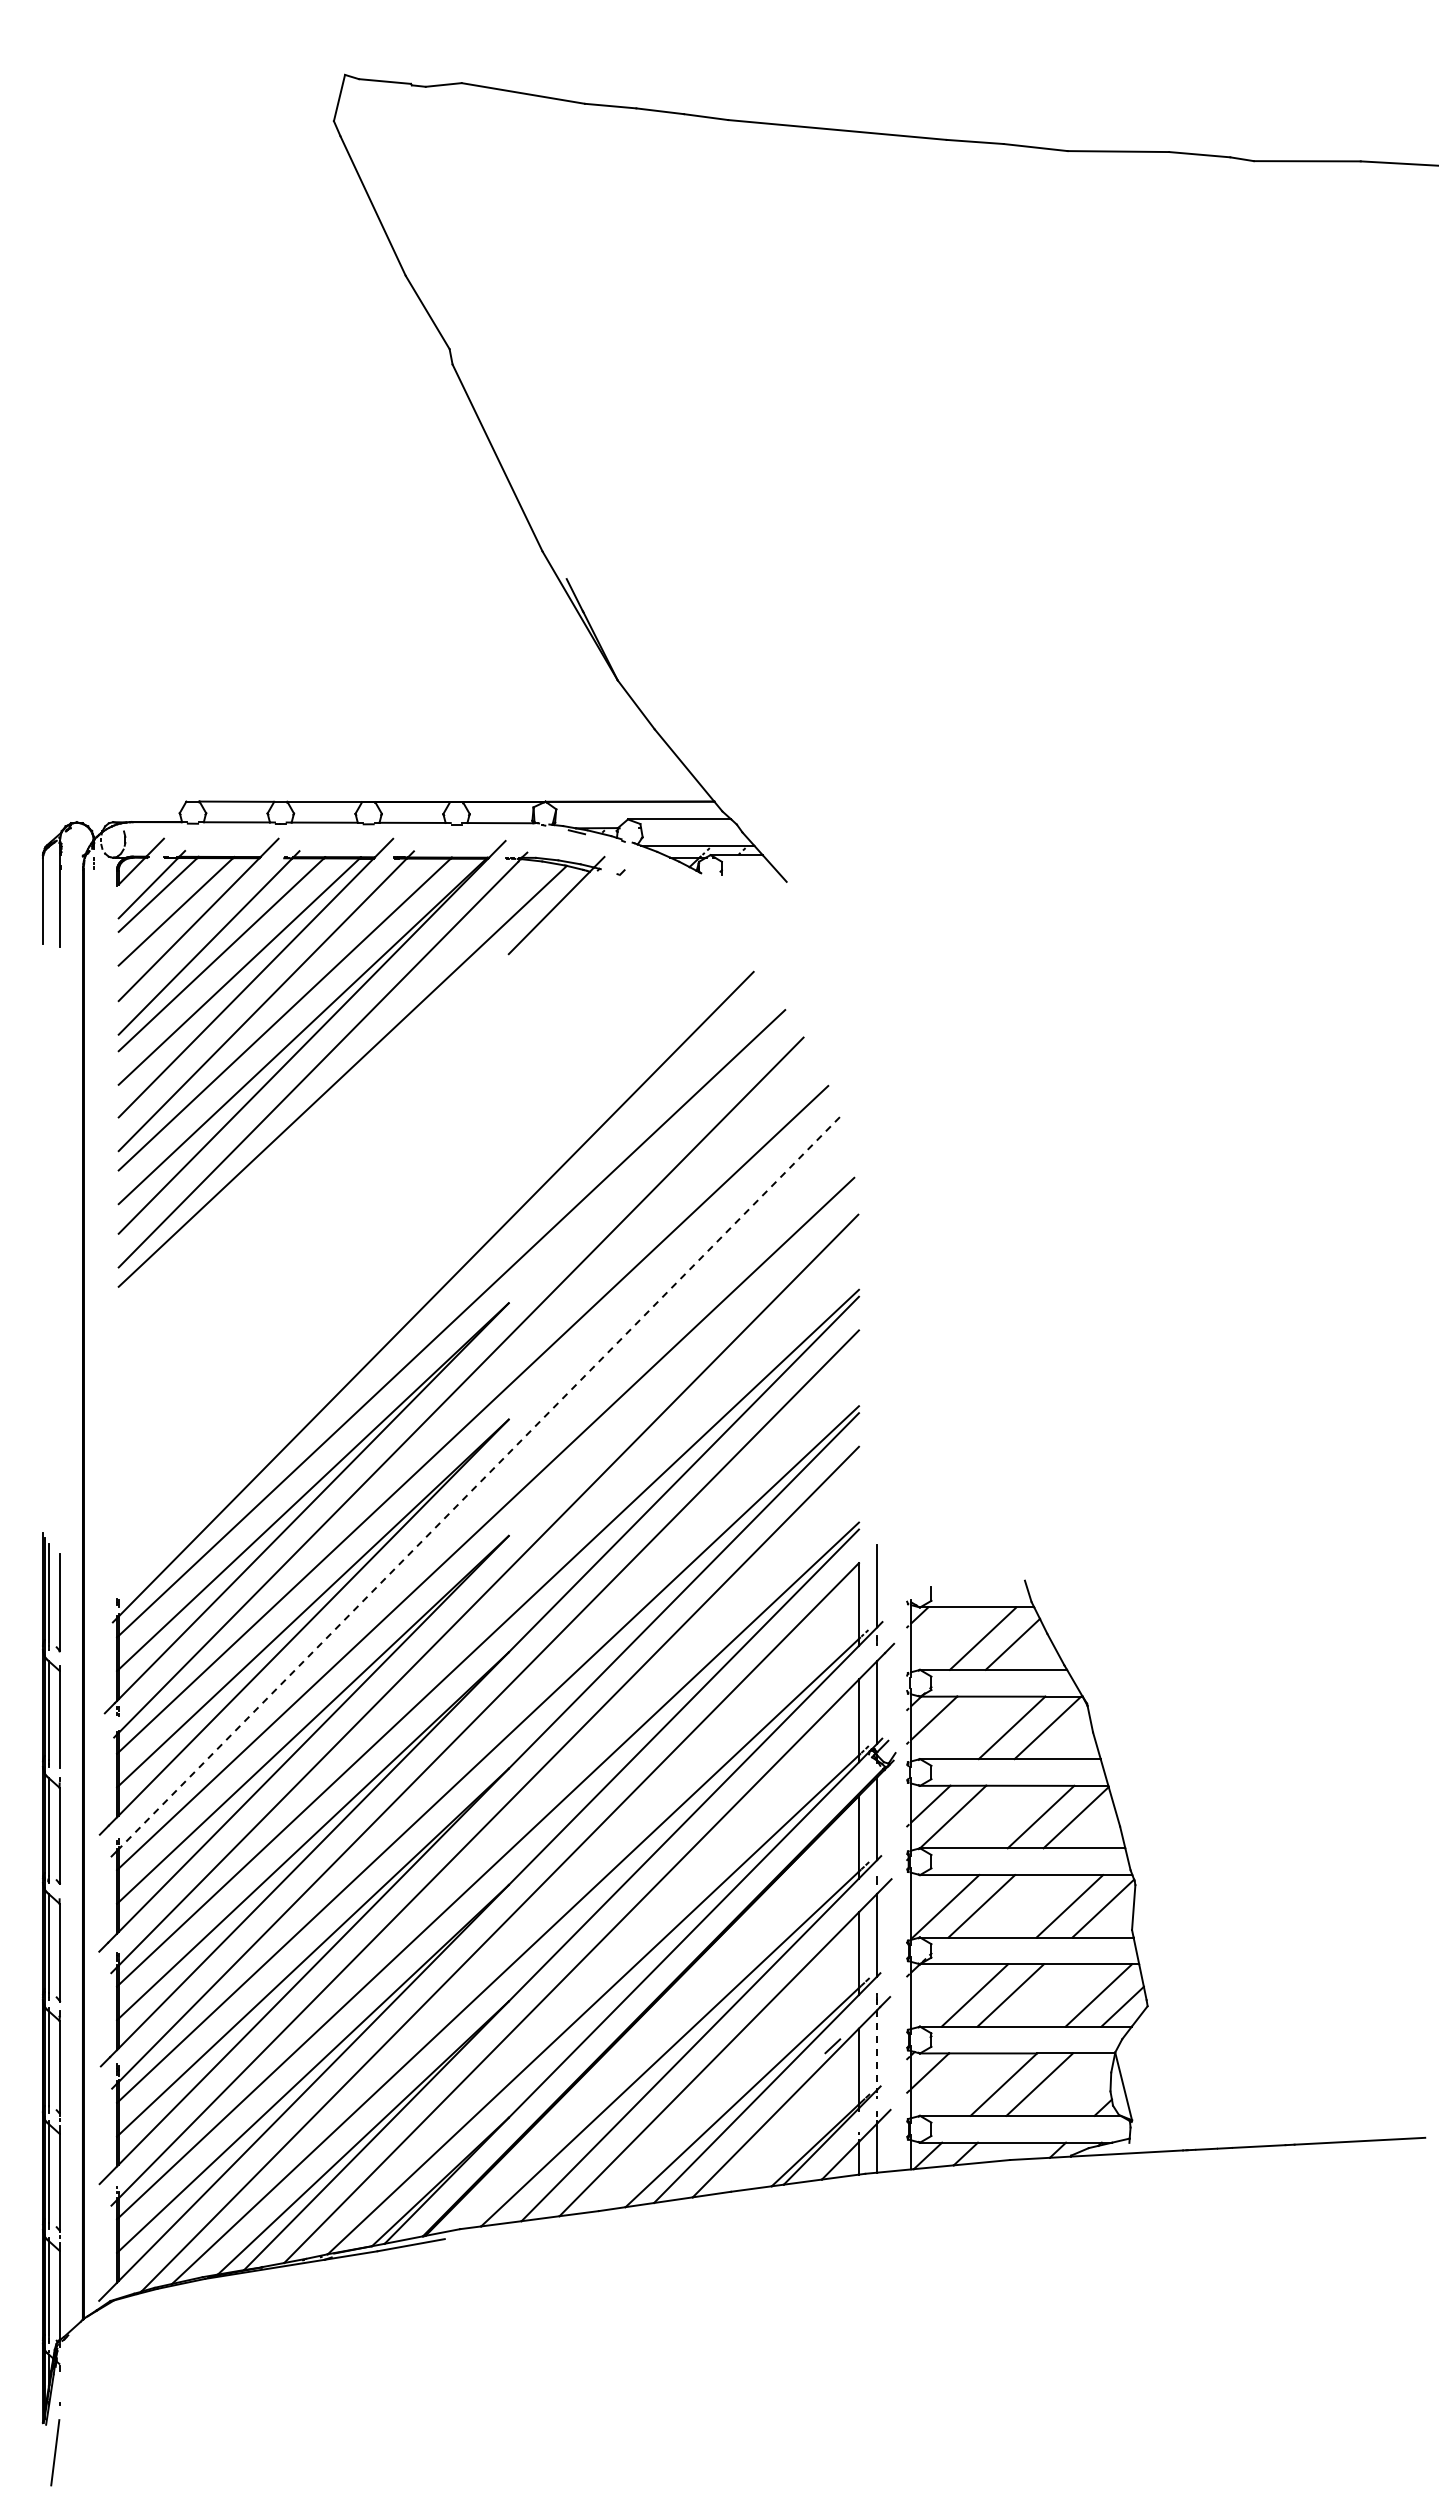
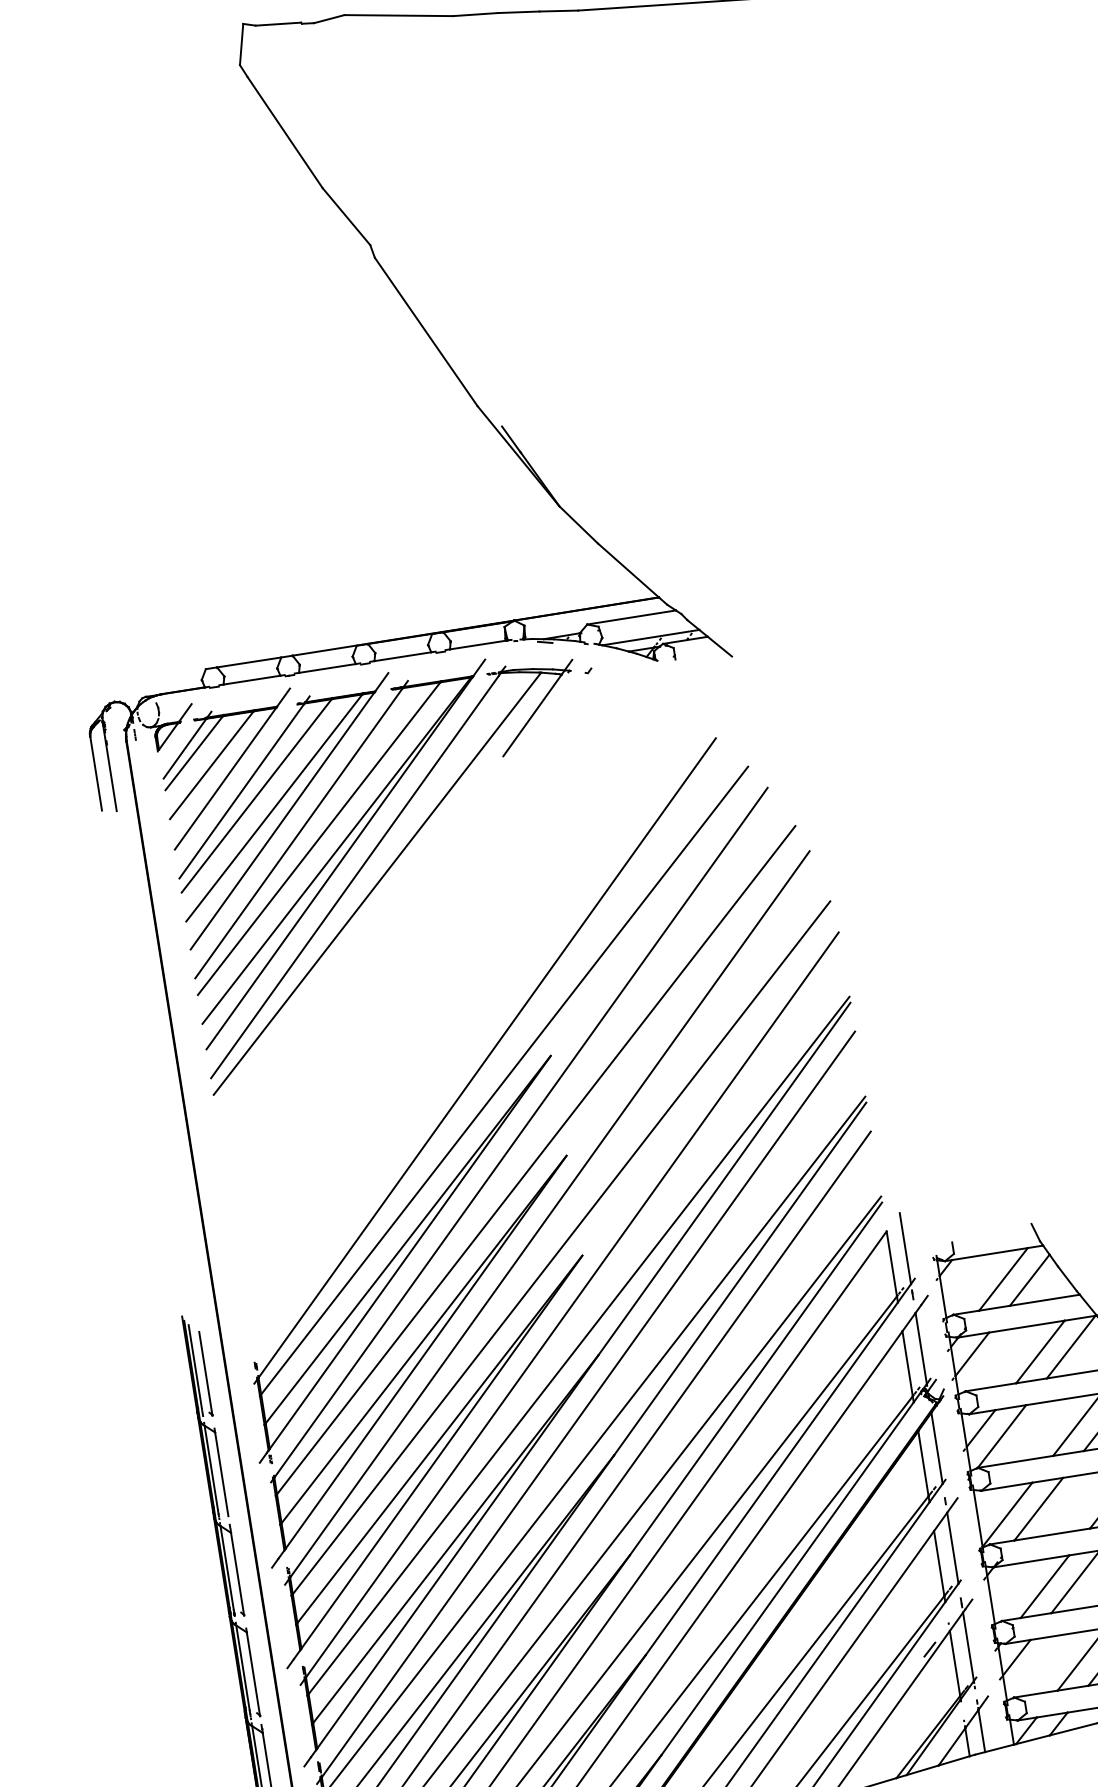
line: (479, 1483) -> (550, 1214), dashed -> solid
line: (877, 2050) -> (968, 1647), dashed -> solid

